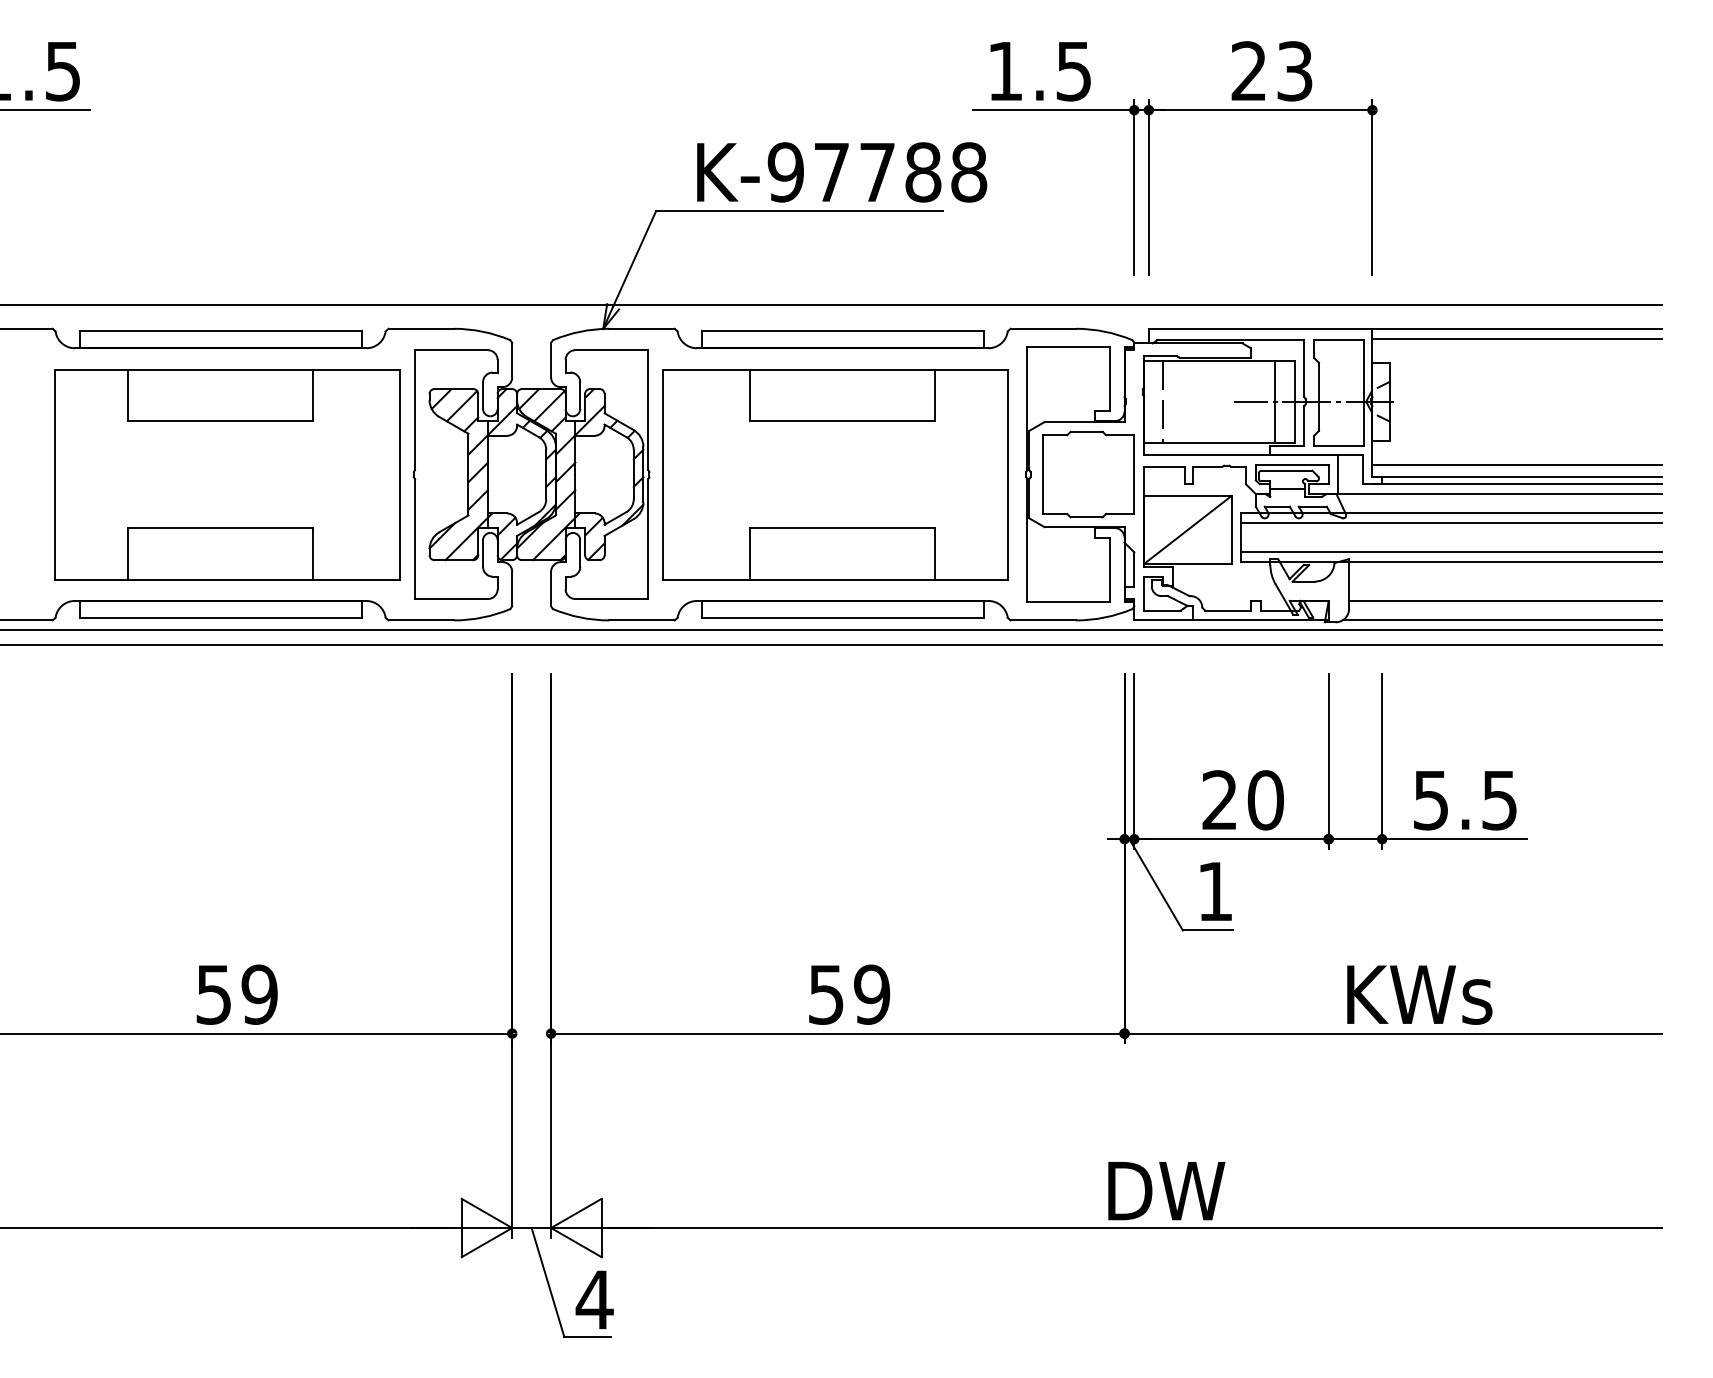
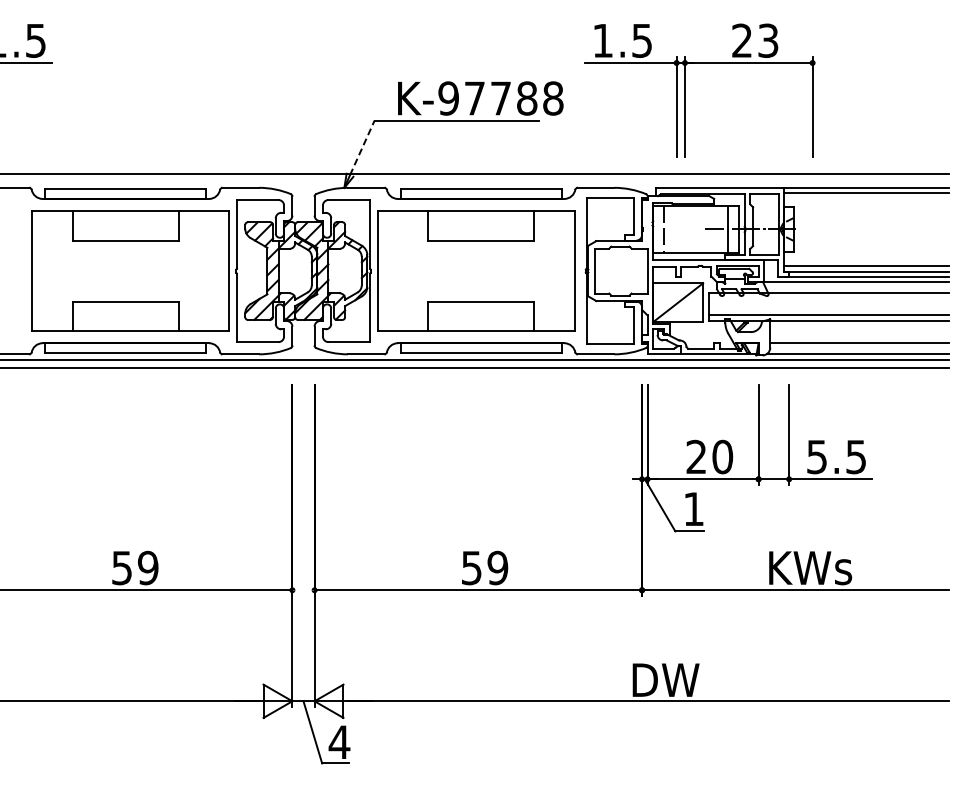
part: (1149, 158) -> (685, 90), moved
line: (634, 258) -> (362, 147), solid -> dashed
line: (1451, 522) -> (828, 298), removed

